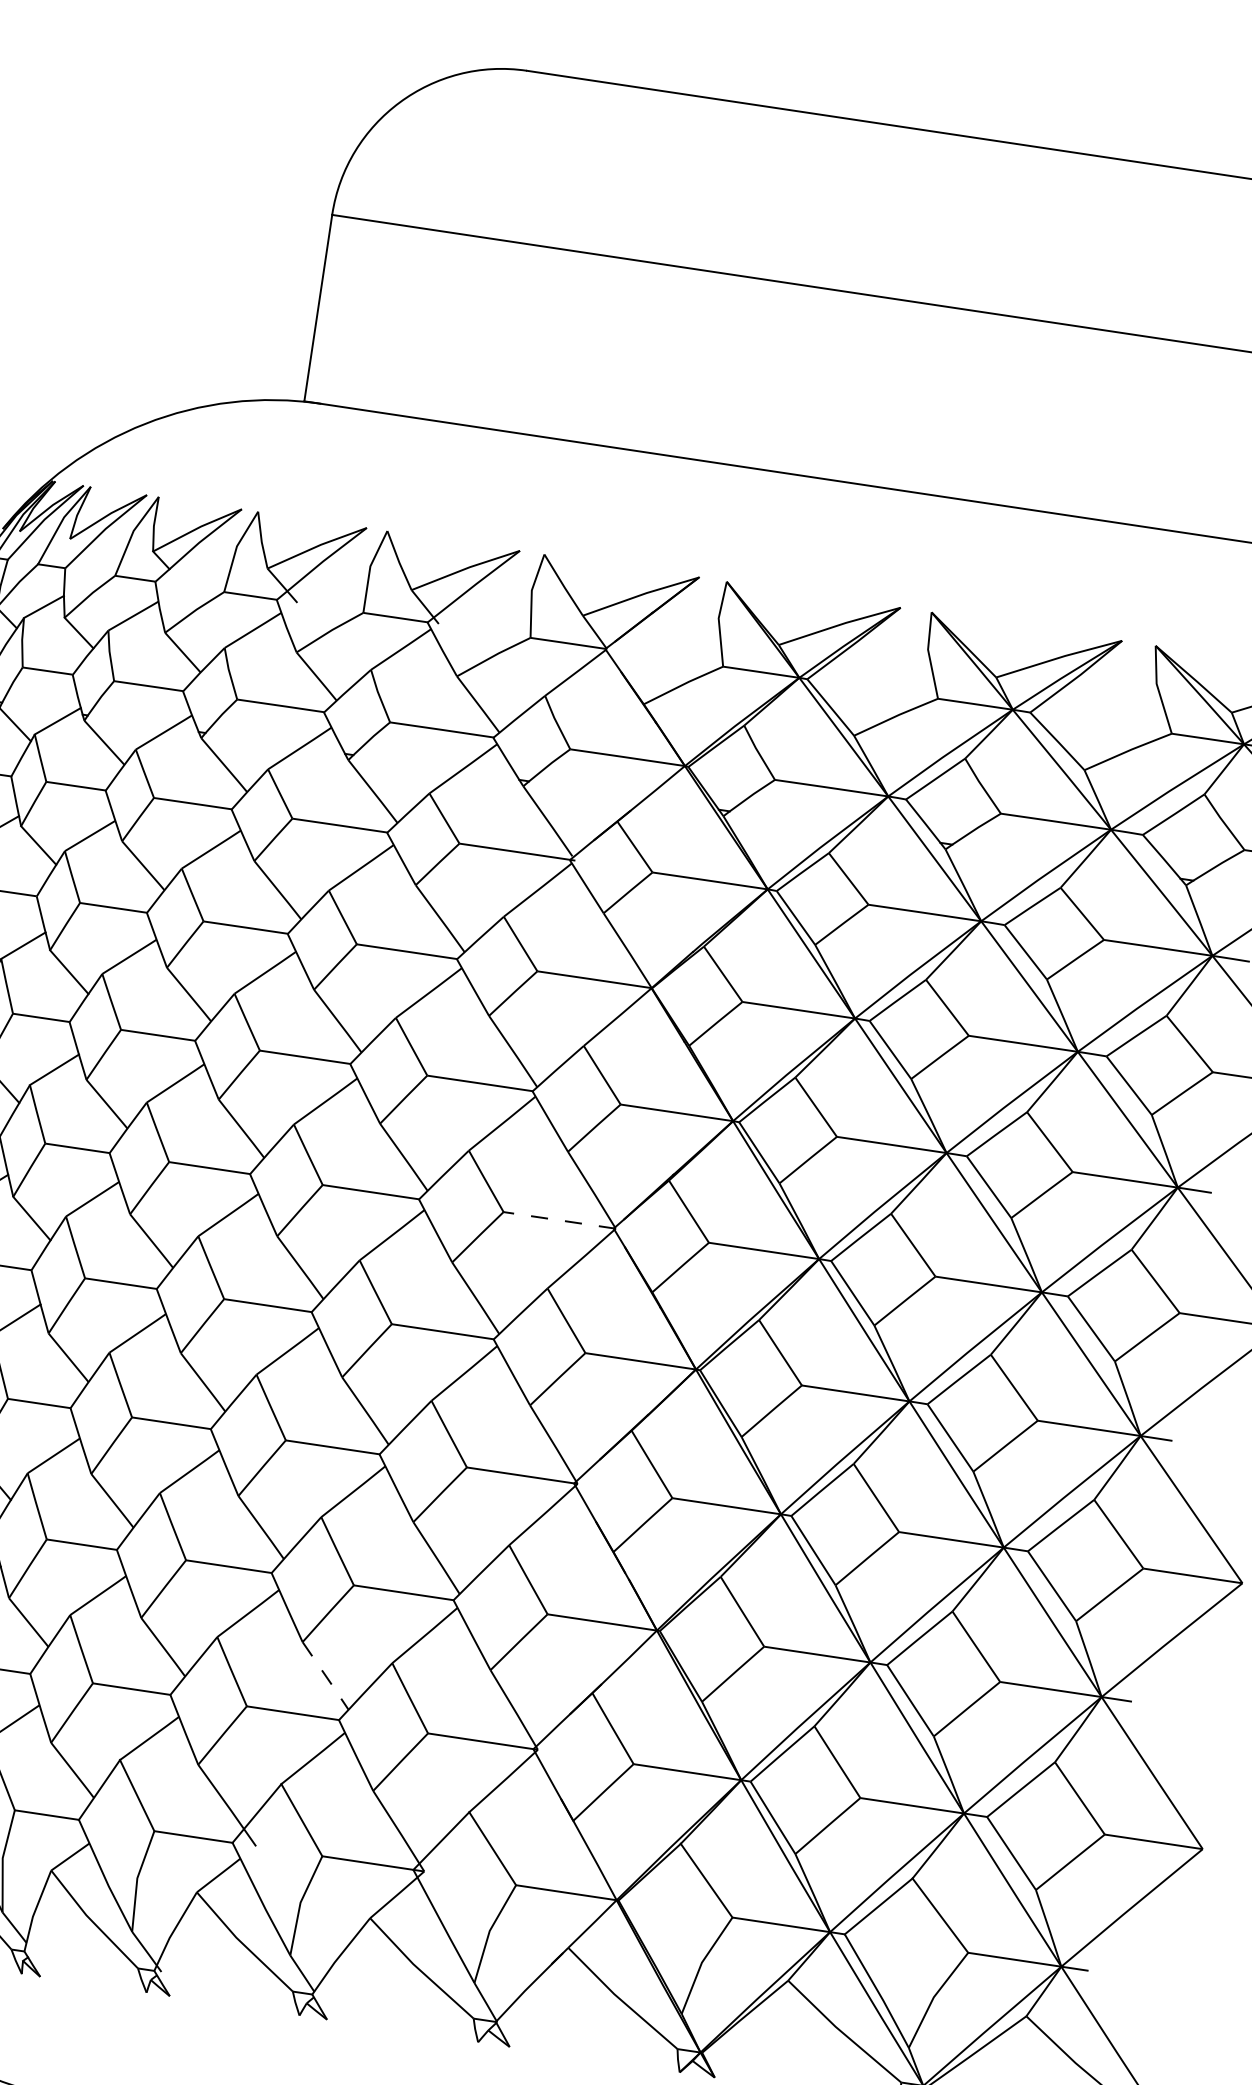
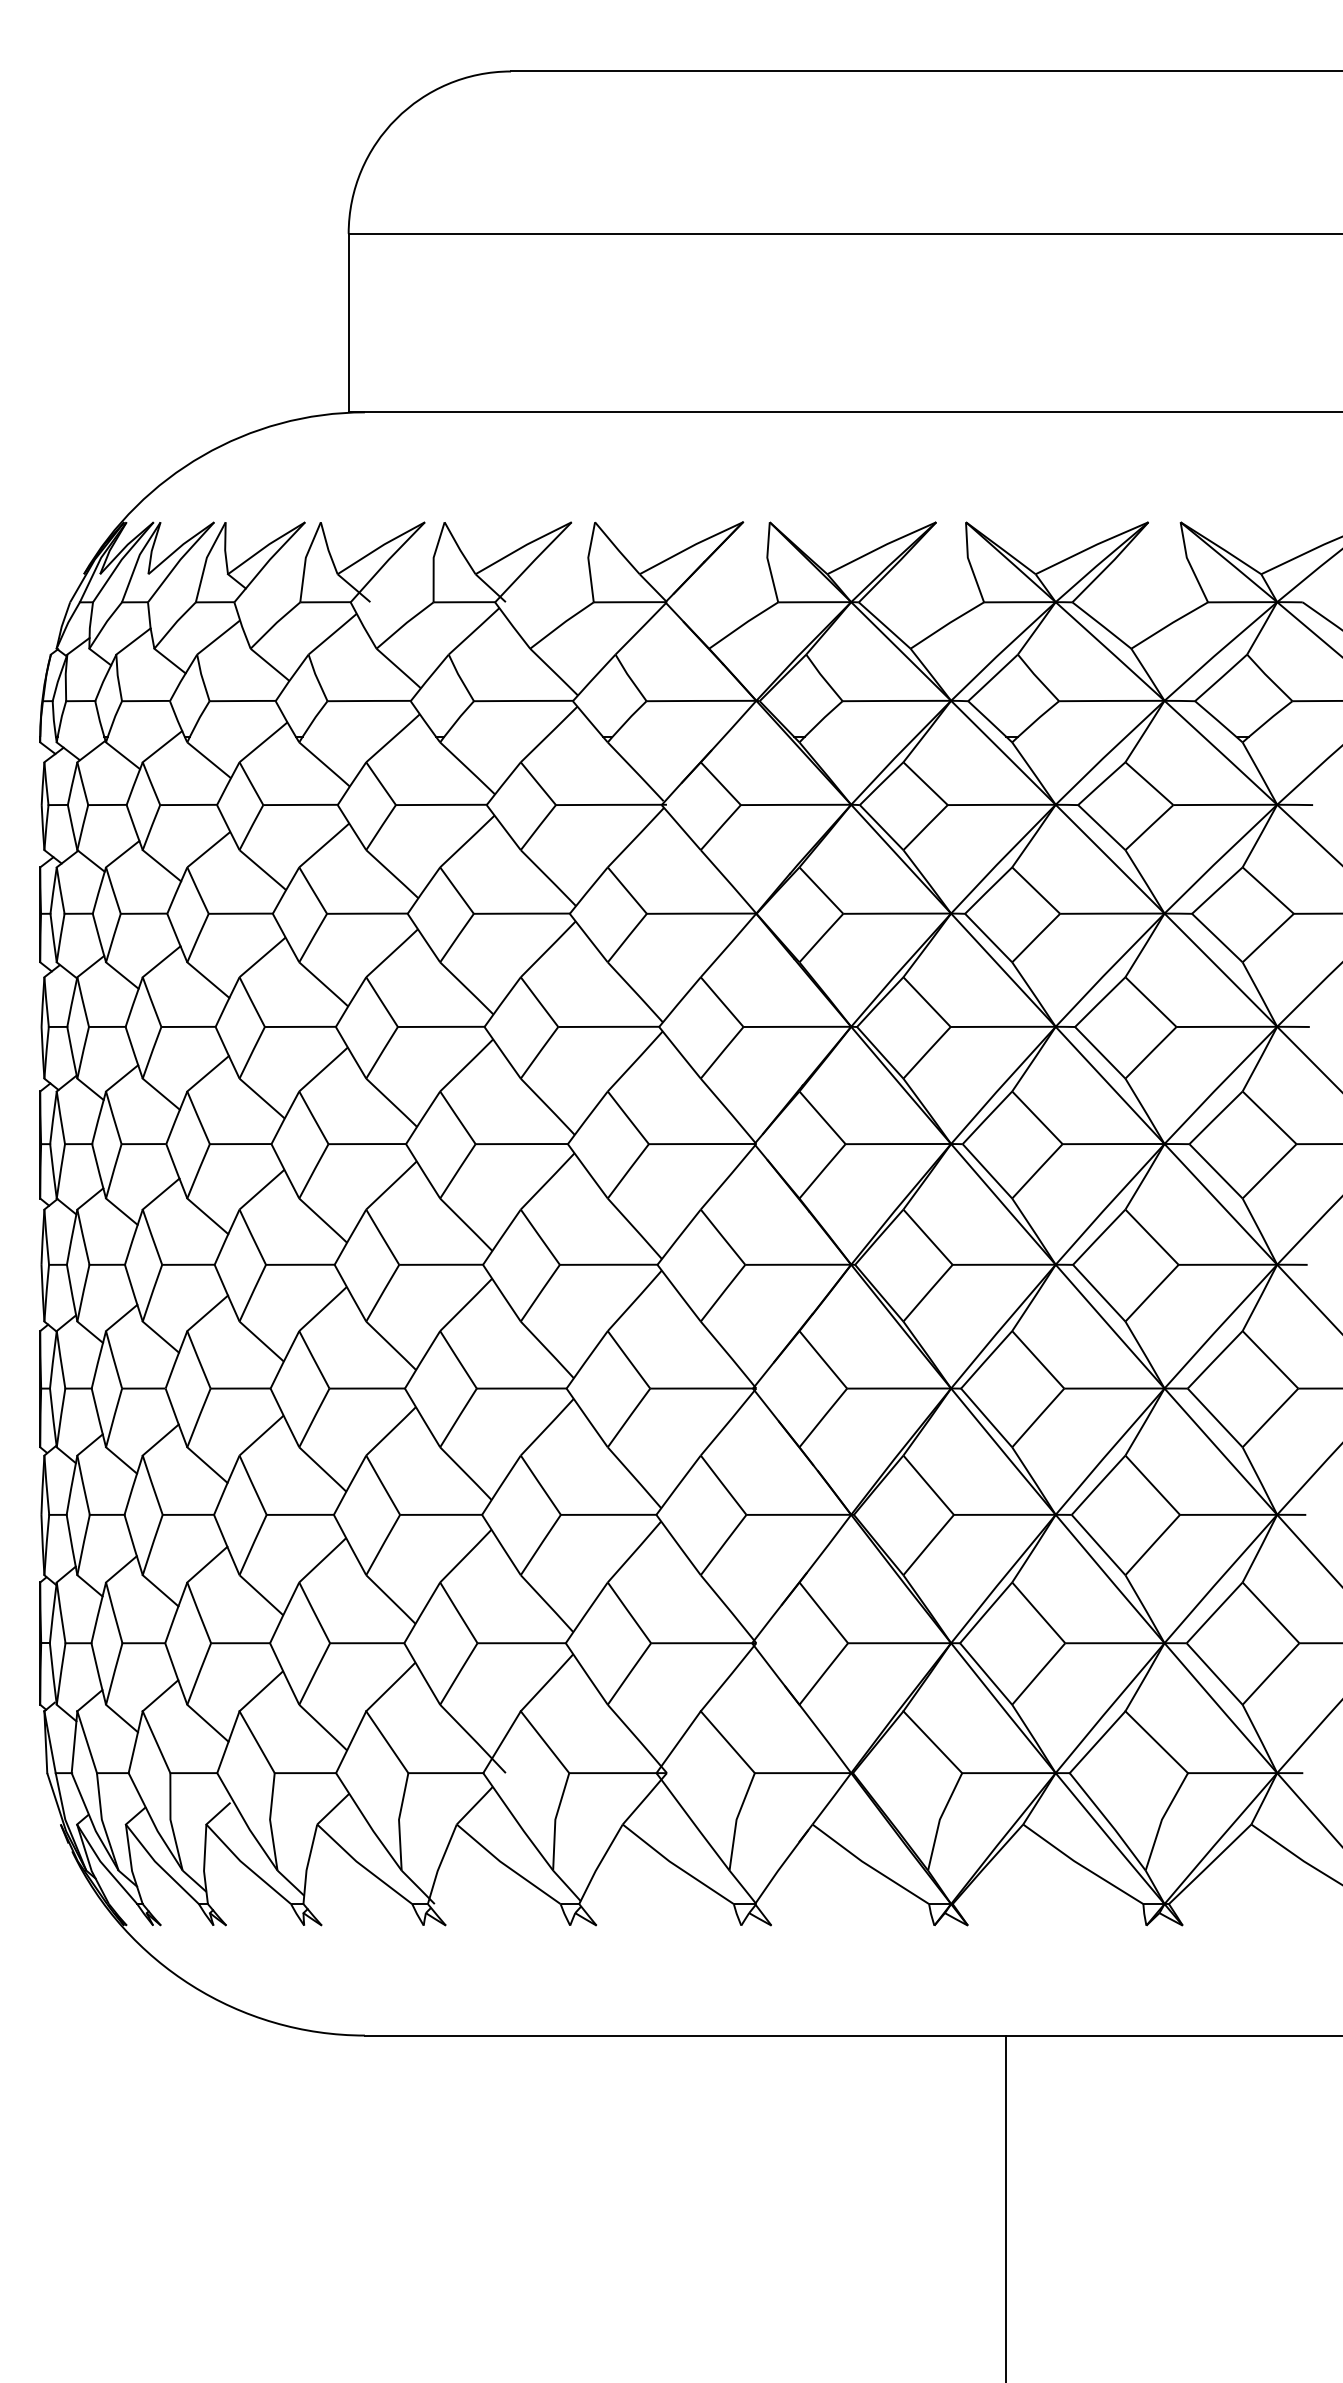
line: (559, 1220) -> (702, 1144), dashed -> solid
line: (326, 1675) -> (547, 1603), dashed -> solid

